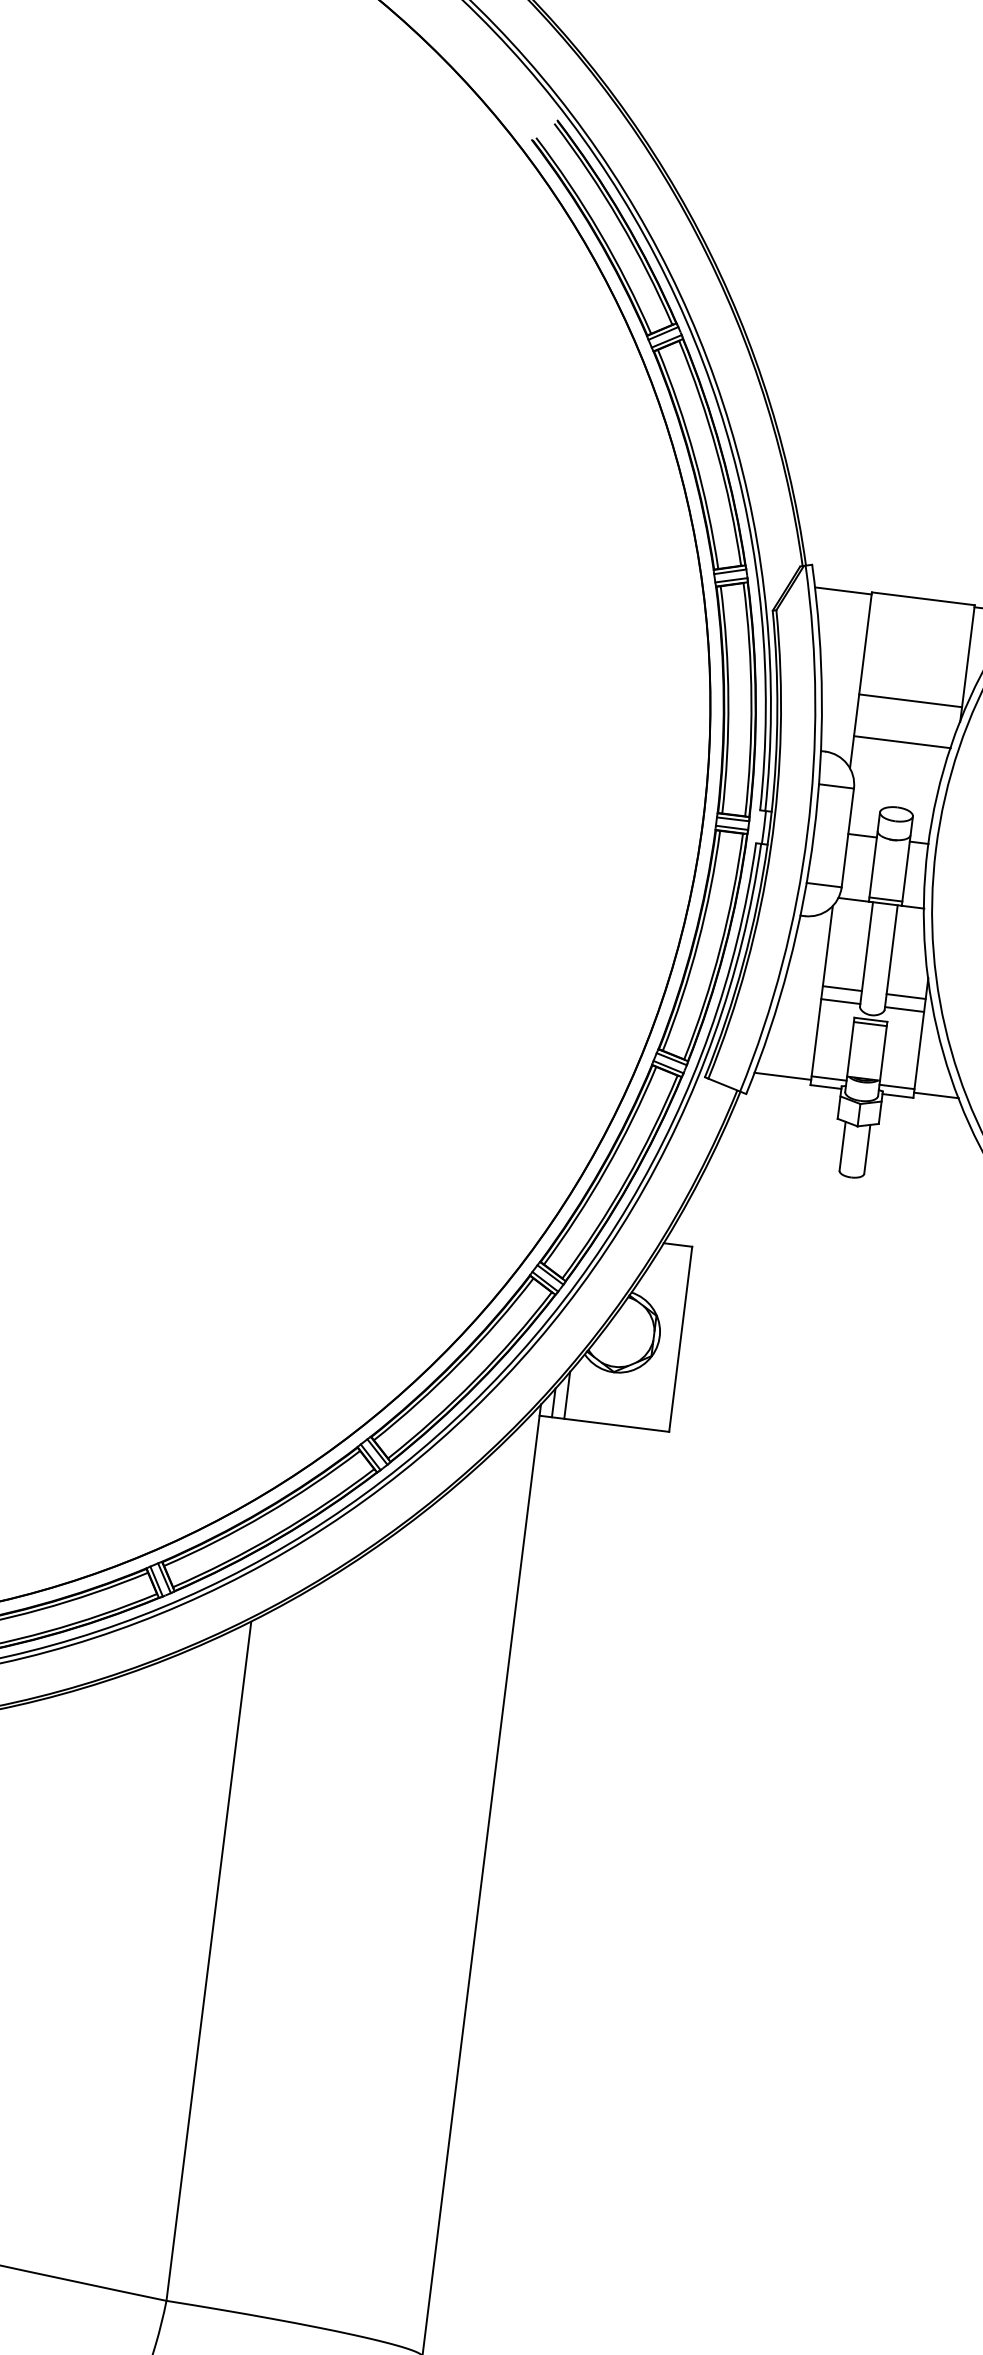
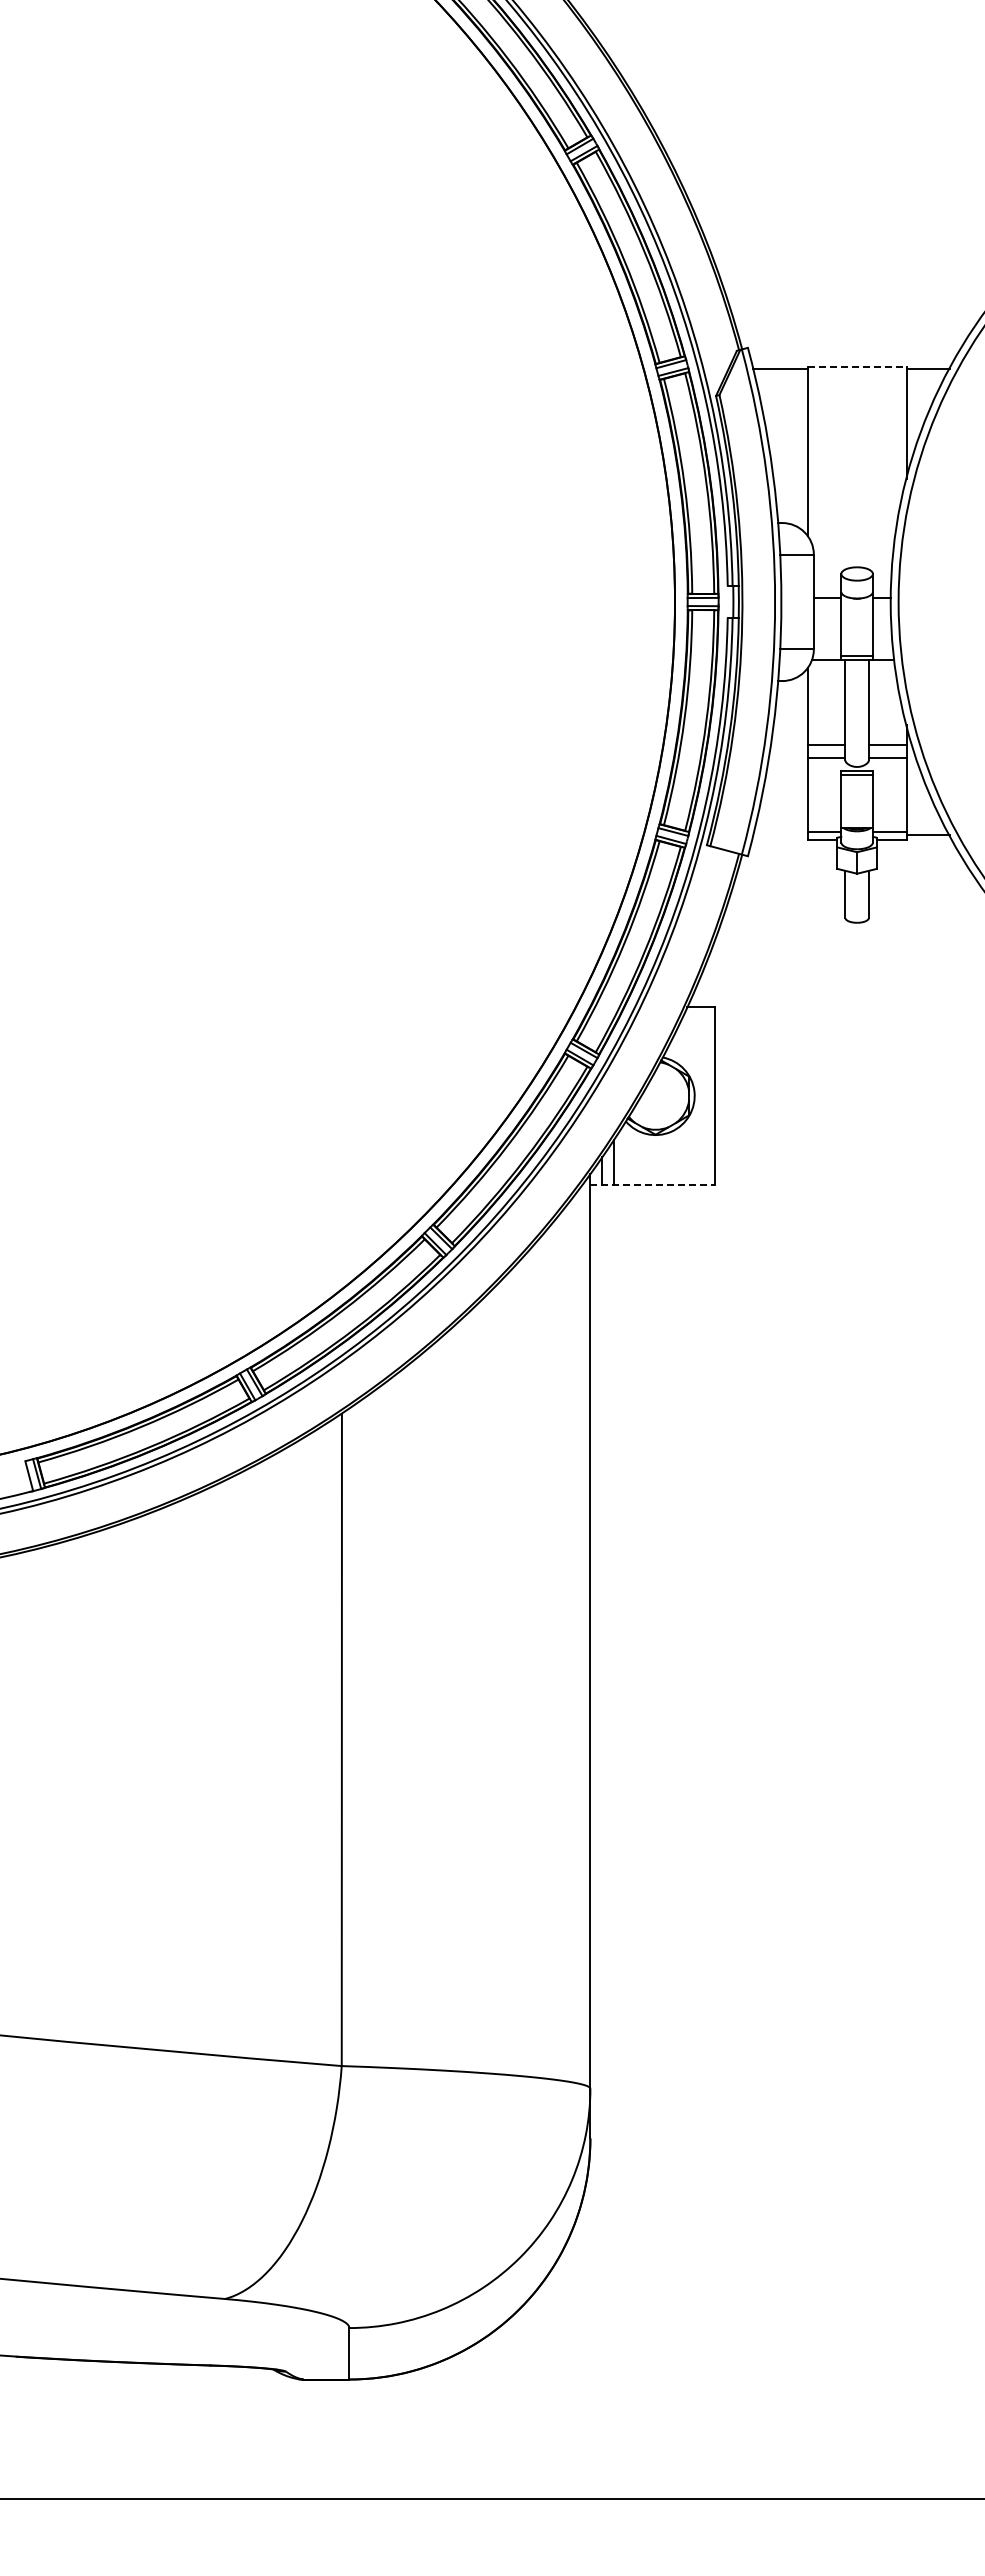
line: (923, 598) -> (857, 366), solid -> dashed
line: (910, 700) -> (856, 464), removed
line: (901, 742) -> (853, 505), removed
line: (782, 1076) -> (780, 835), removed
line: (605, 1423) -> (653, 1184), solid -> dashed

